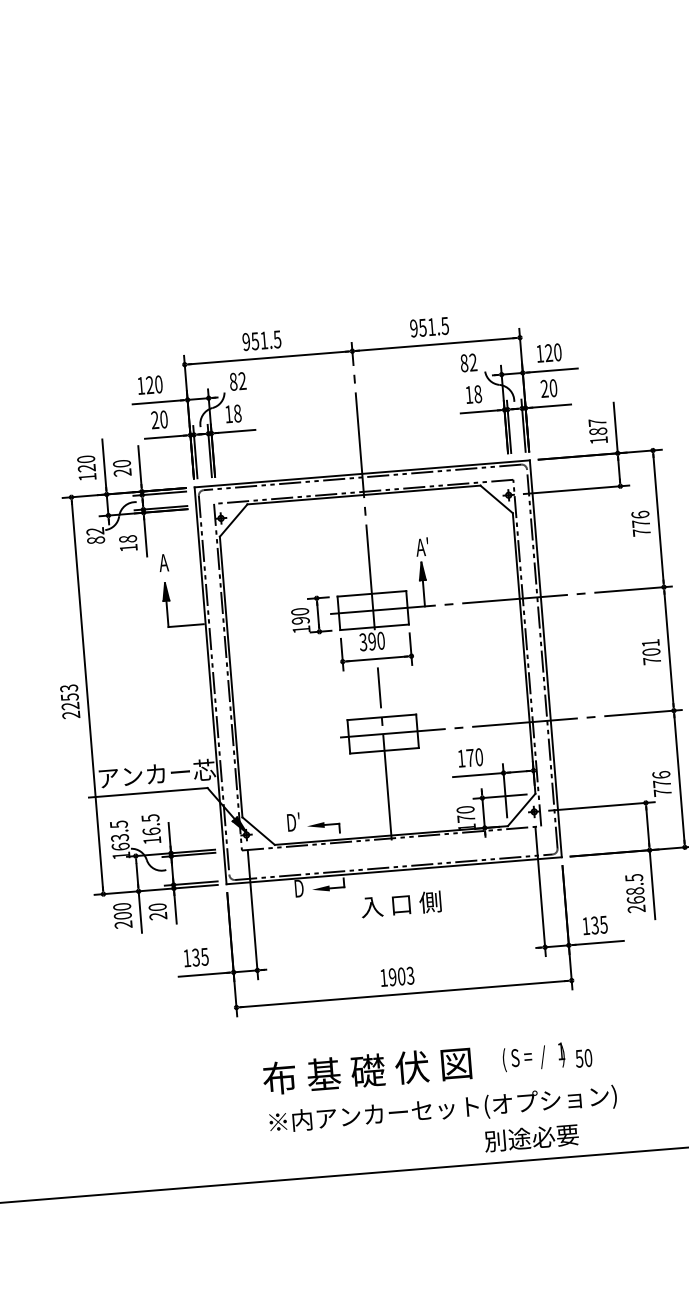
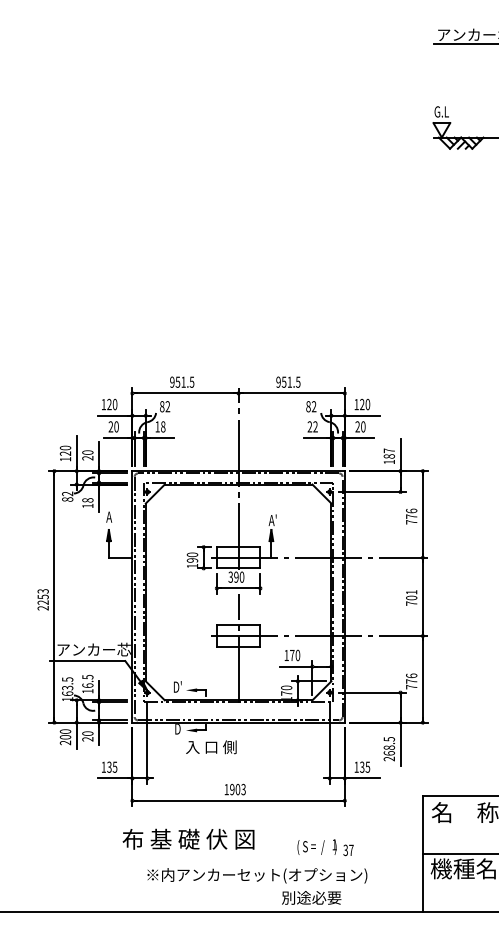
text: (473, 394) -> (312, 426), 18 -> 22
text: (401, 904) -> (211, 747), moved
text: (583, 1058) -> (348, 850), 50 -> 37
text: (367, 1069) -> (188, 838), moved

